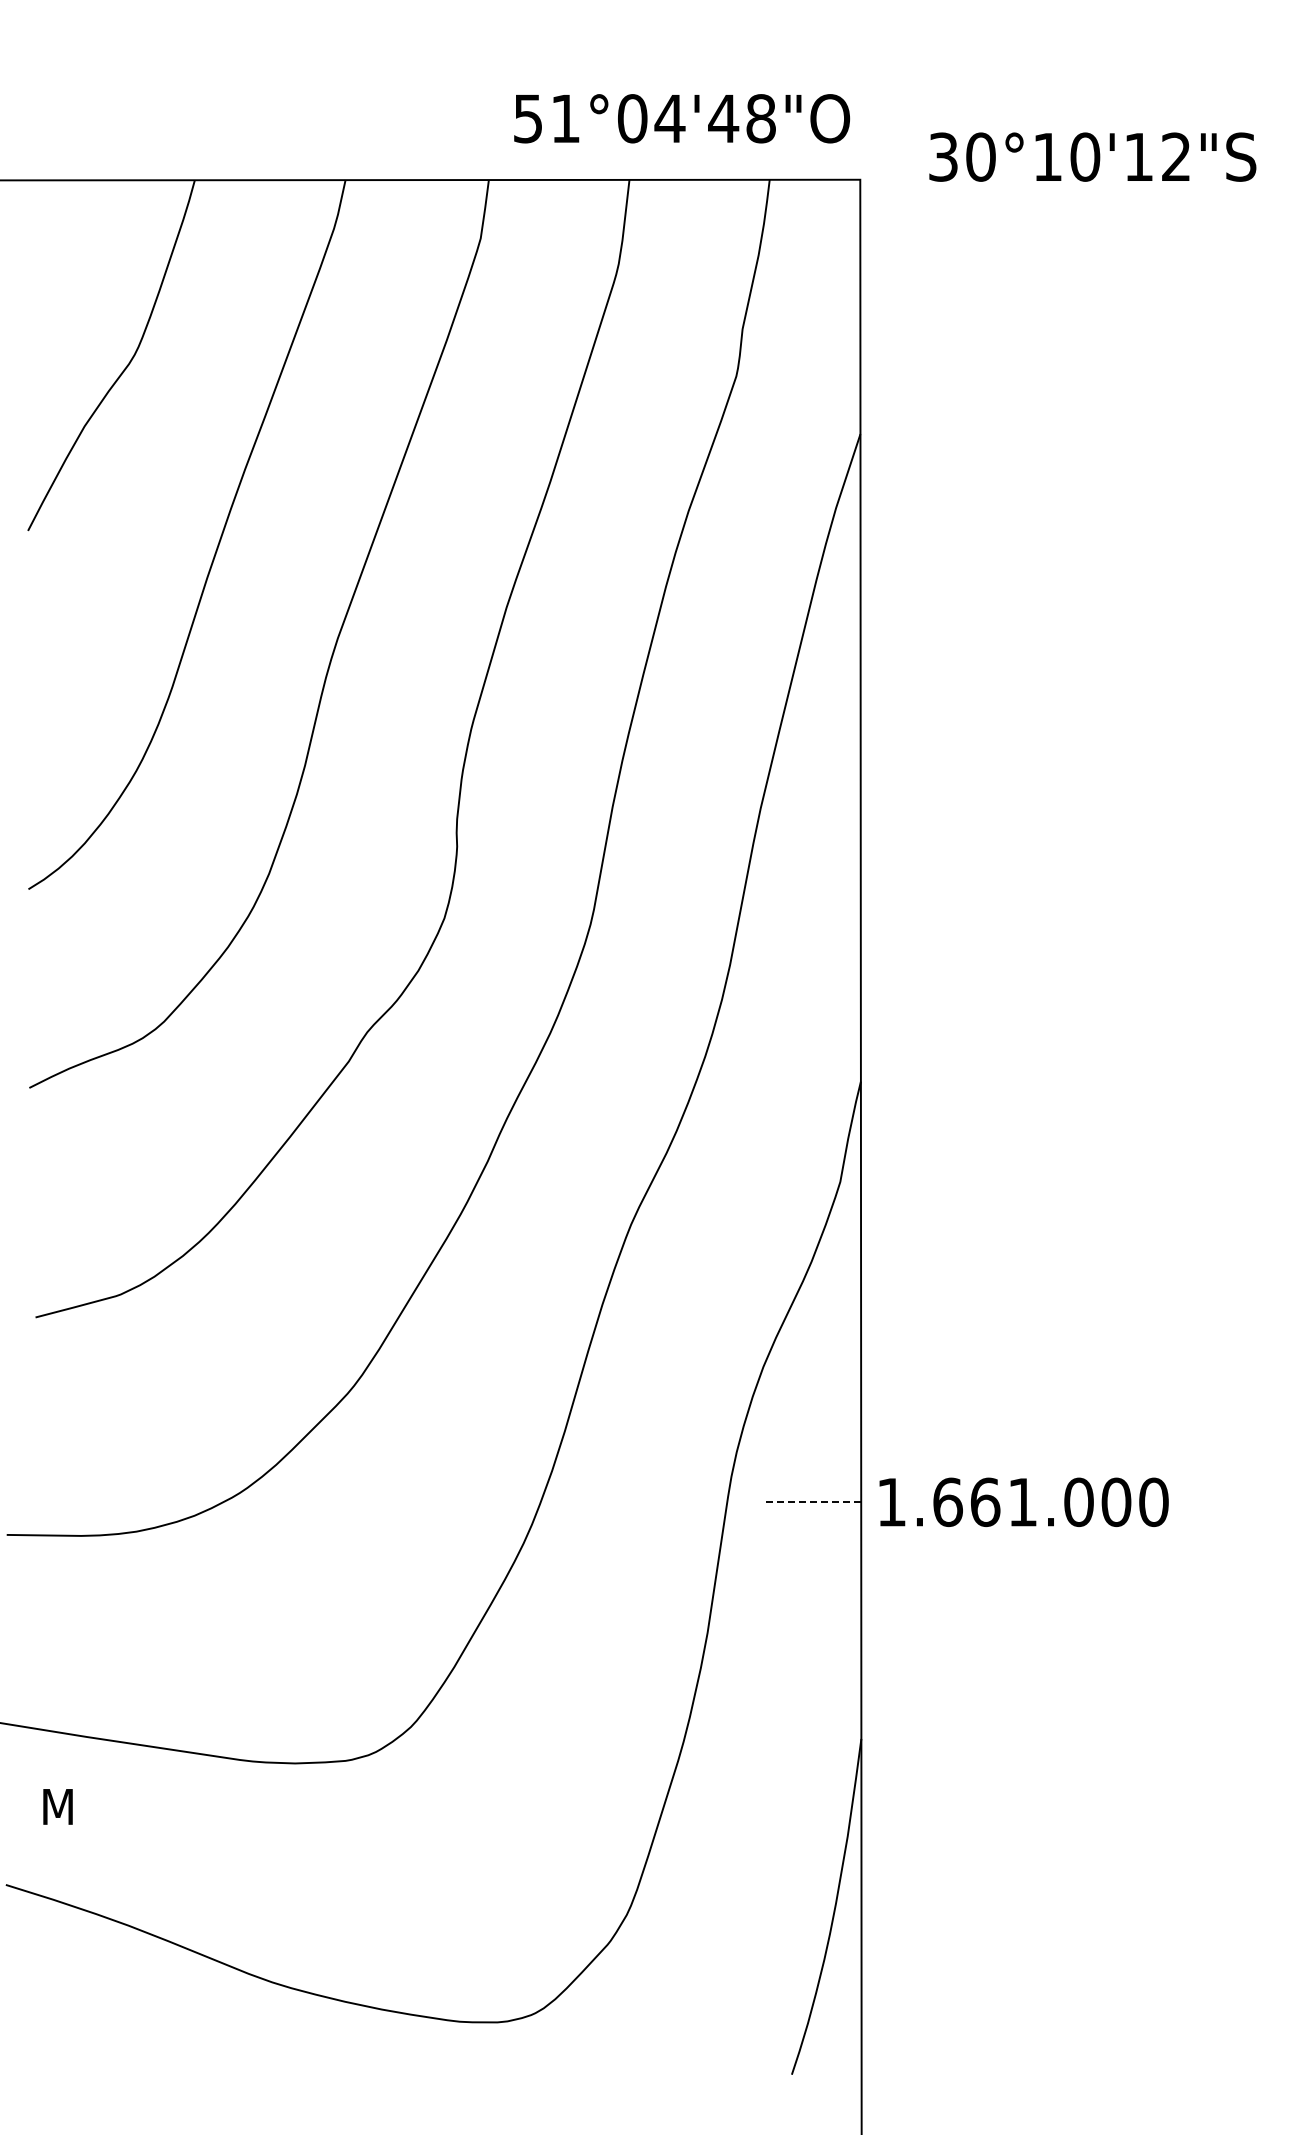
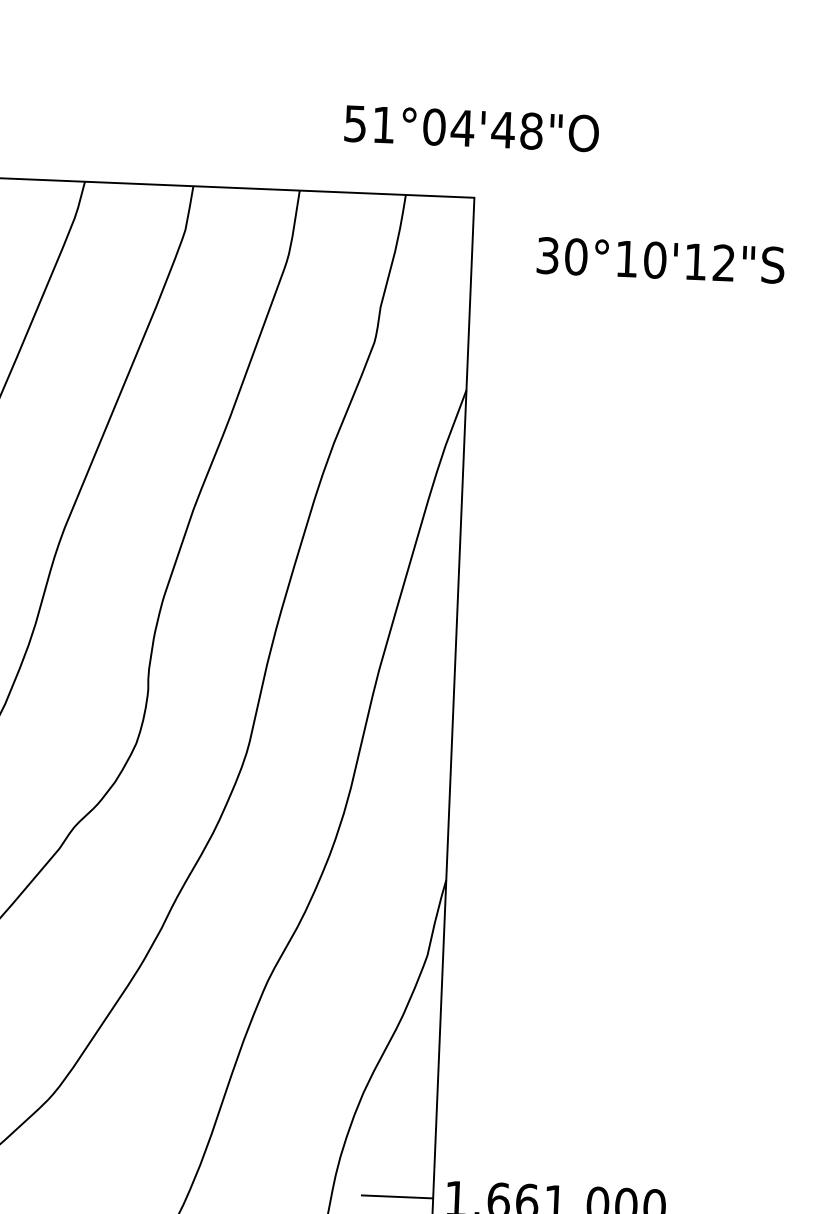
text: (682, 118) -> (472, 128), moved
text: (1092, 156) -> (660, 259), moved
line: (813, 1502) -> (397, 1197), dashed -> solid

